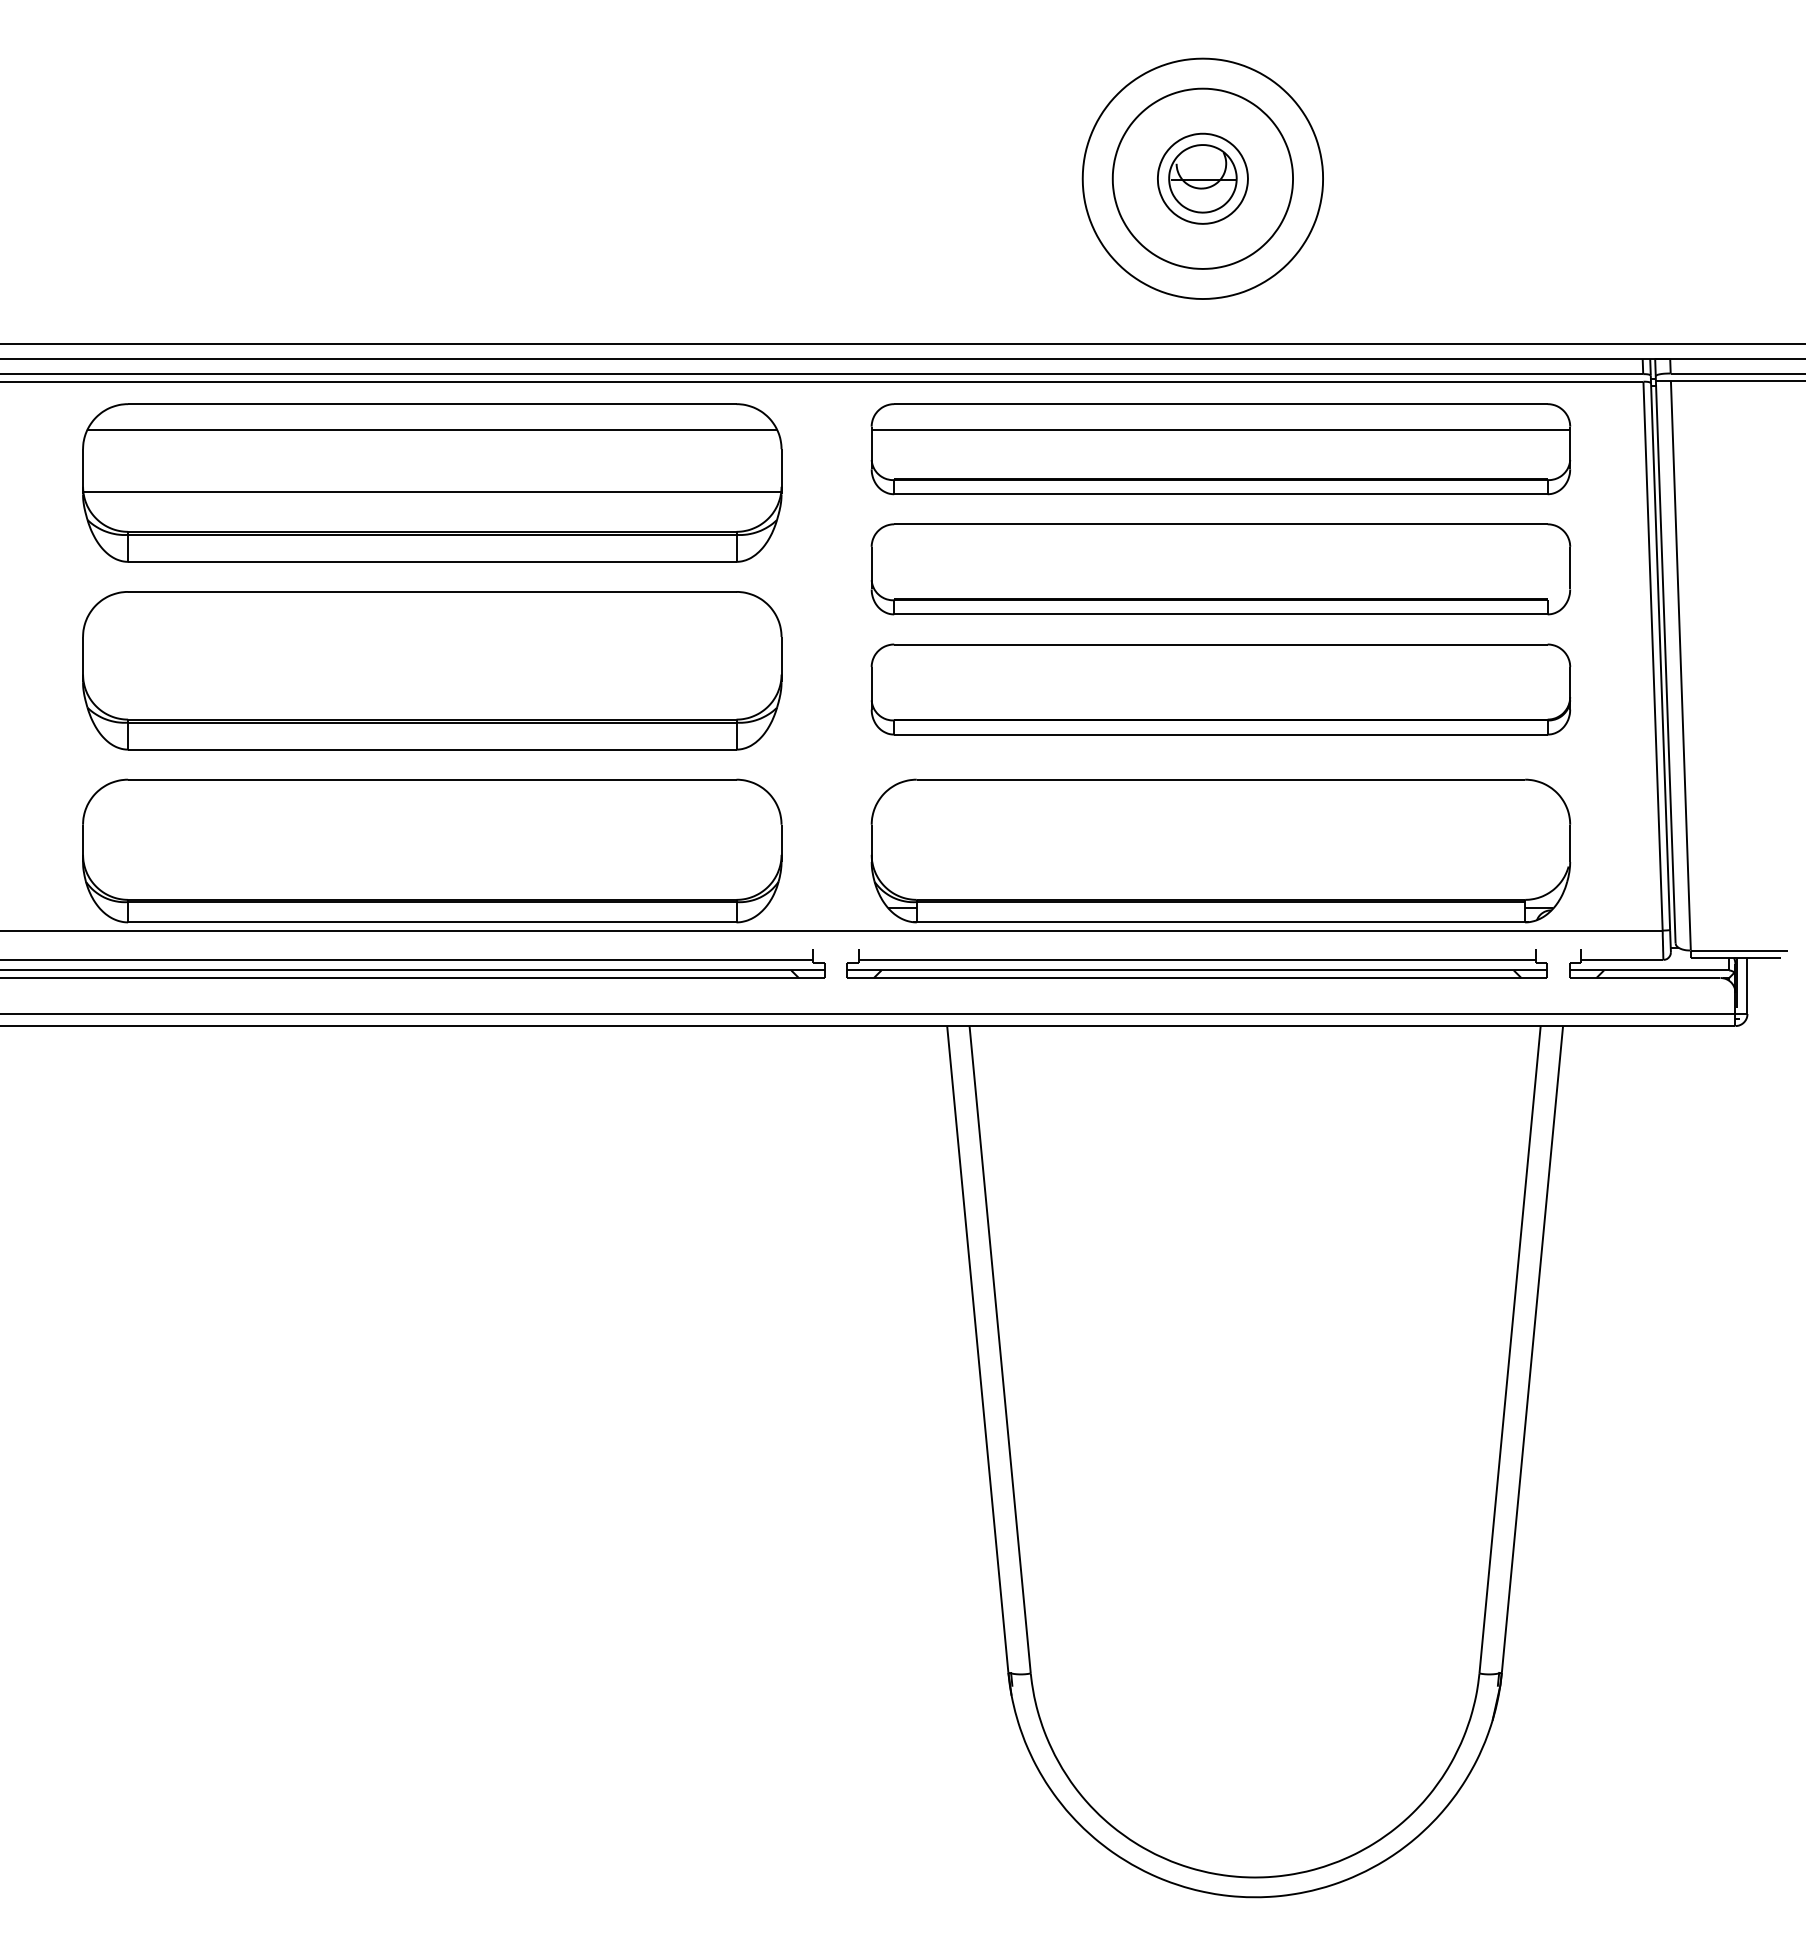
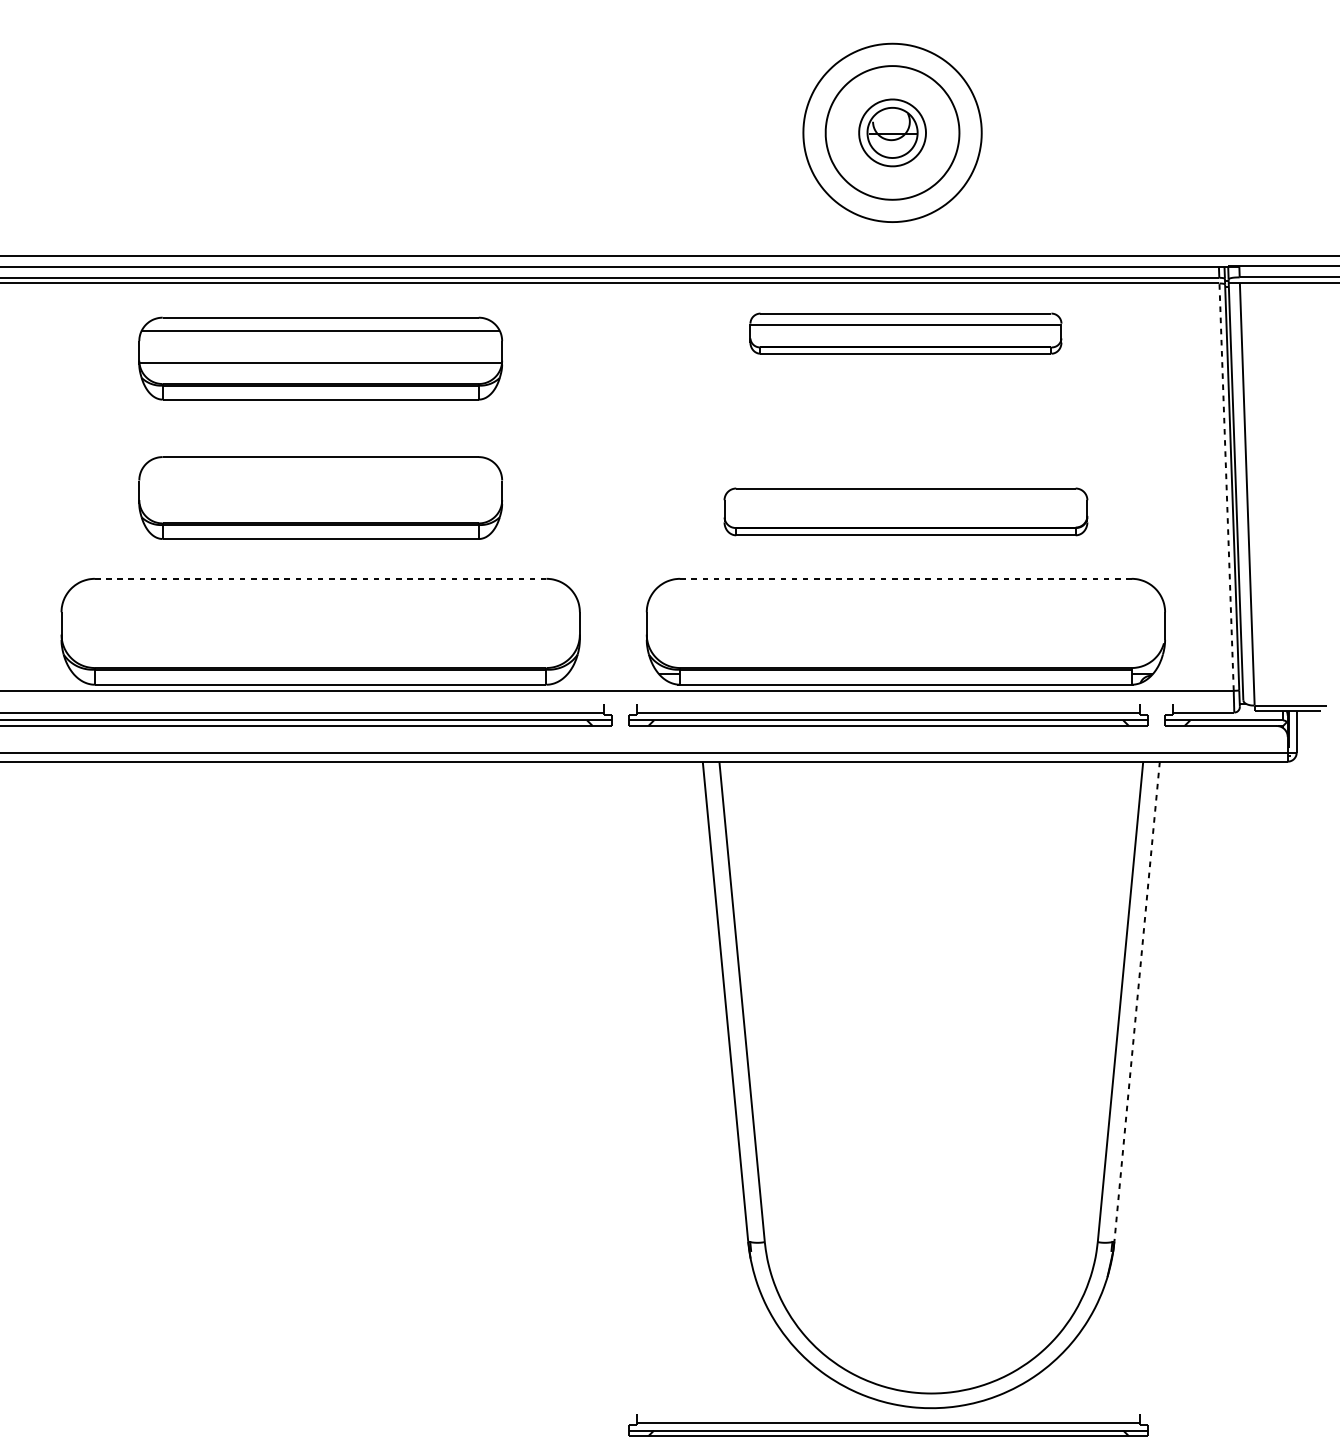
part: (1220, 449) -> (905, 333), size x0.6
part: (432, 482) -> (320, 358), size x0.7
part: (1220, 569) -> (905, 422), removed
line: (1653, 656) -> (1226, 487), solid -> dashed
part: (432, 670) -> (320, 497), size x0.7
part: (1220, 689) -> (905, 511), size x0.7
line: (432, 779) -> (320, 578), solid -> dashed
line: (1221, 779) -> (906, 578), solid -> dashed
line: (1532, 1349) -> (1137, 1001), solid -> dashed
part: (1196, 1920) -> (887, 1425), added

